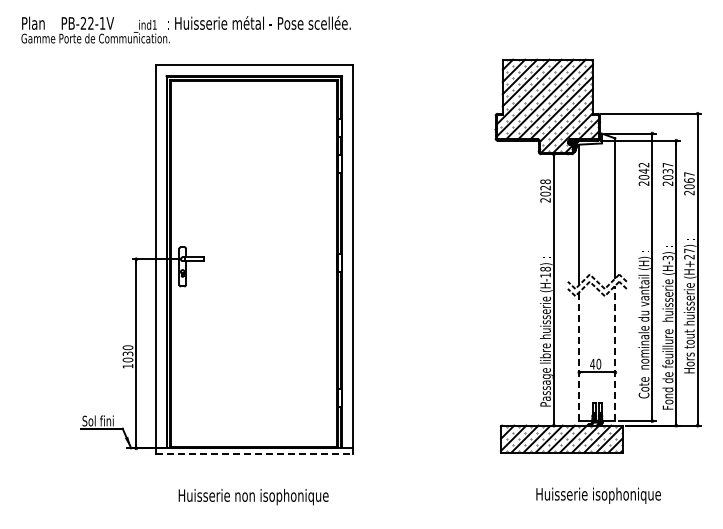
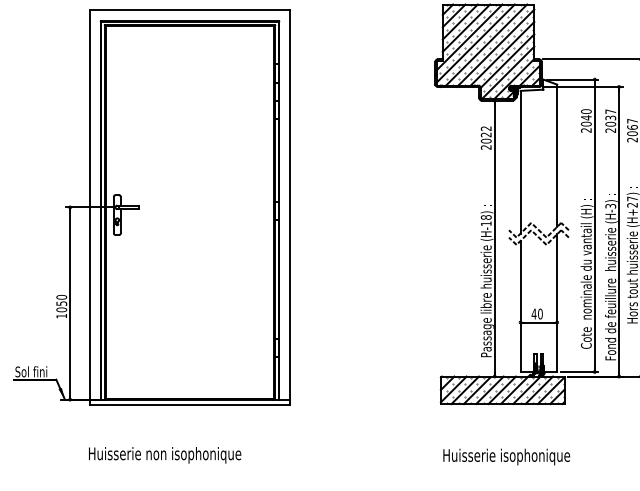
text: (643, 164) -> (585, 111), 2042 -> 2040
text: (545, 181) -> (486, 128), 2028 -> 2022
text: (127, 353) -> (61, 303), 1030 -> 1050
line: (615, 353) -> (557, 303), dashed -> solid
line: (579, 356) -> (520, 306), dashed -> solid
line: (254, 453) -> (190, 404), dashed -> solid
text: (598, 495) -> (506, 456), moved
text: (253, 497) -> (164, 455), moved

